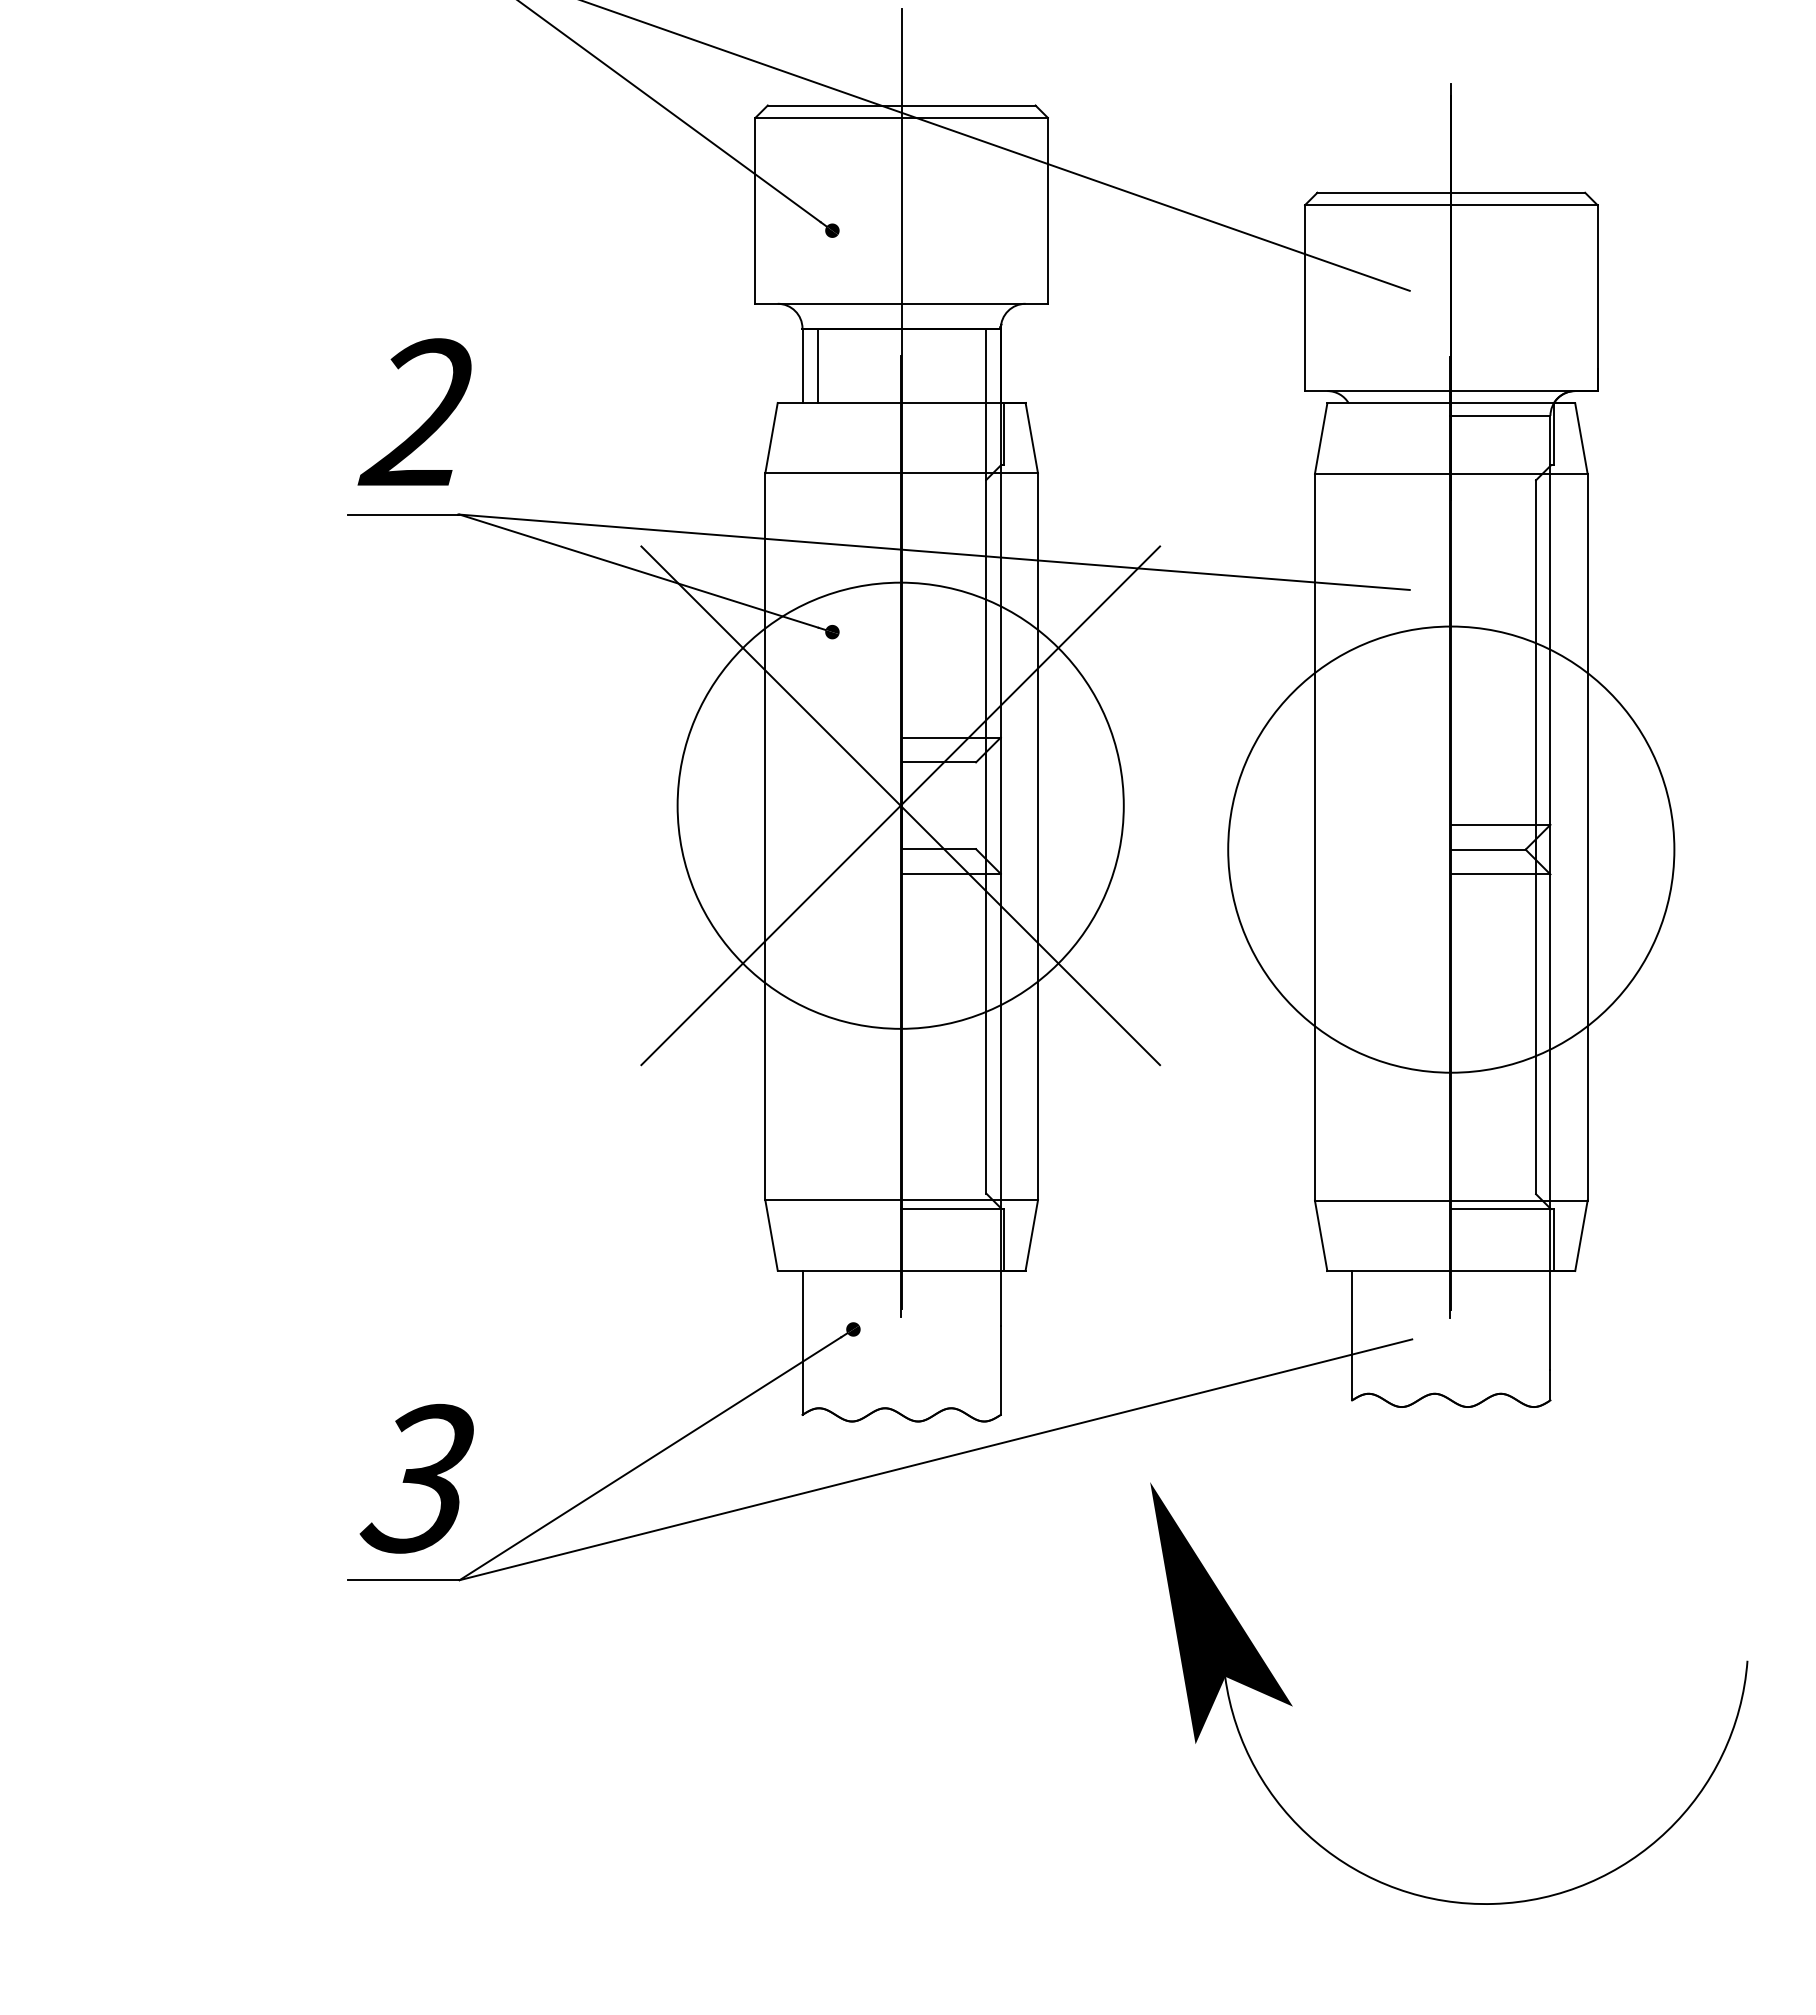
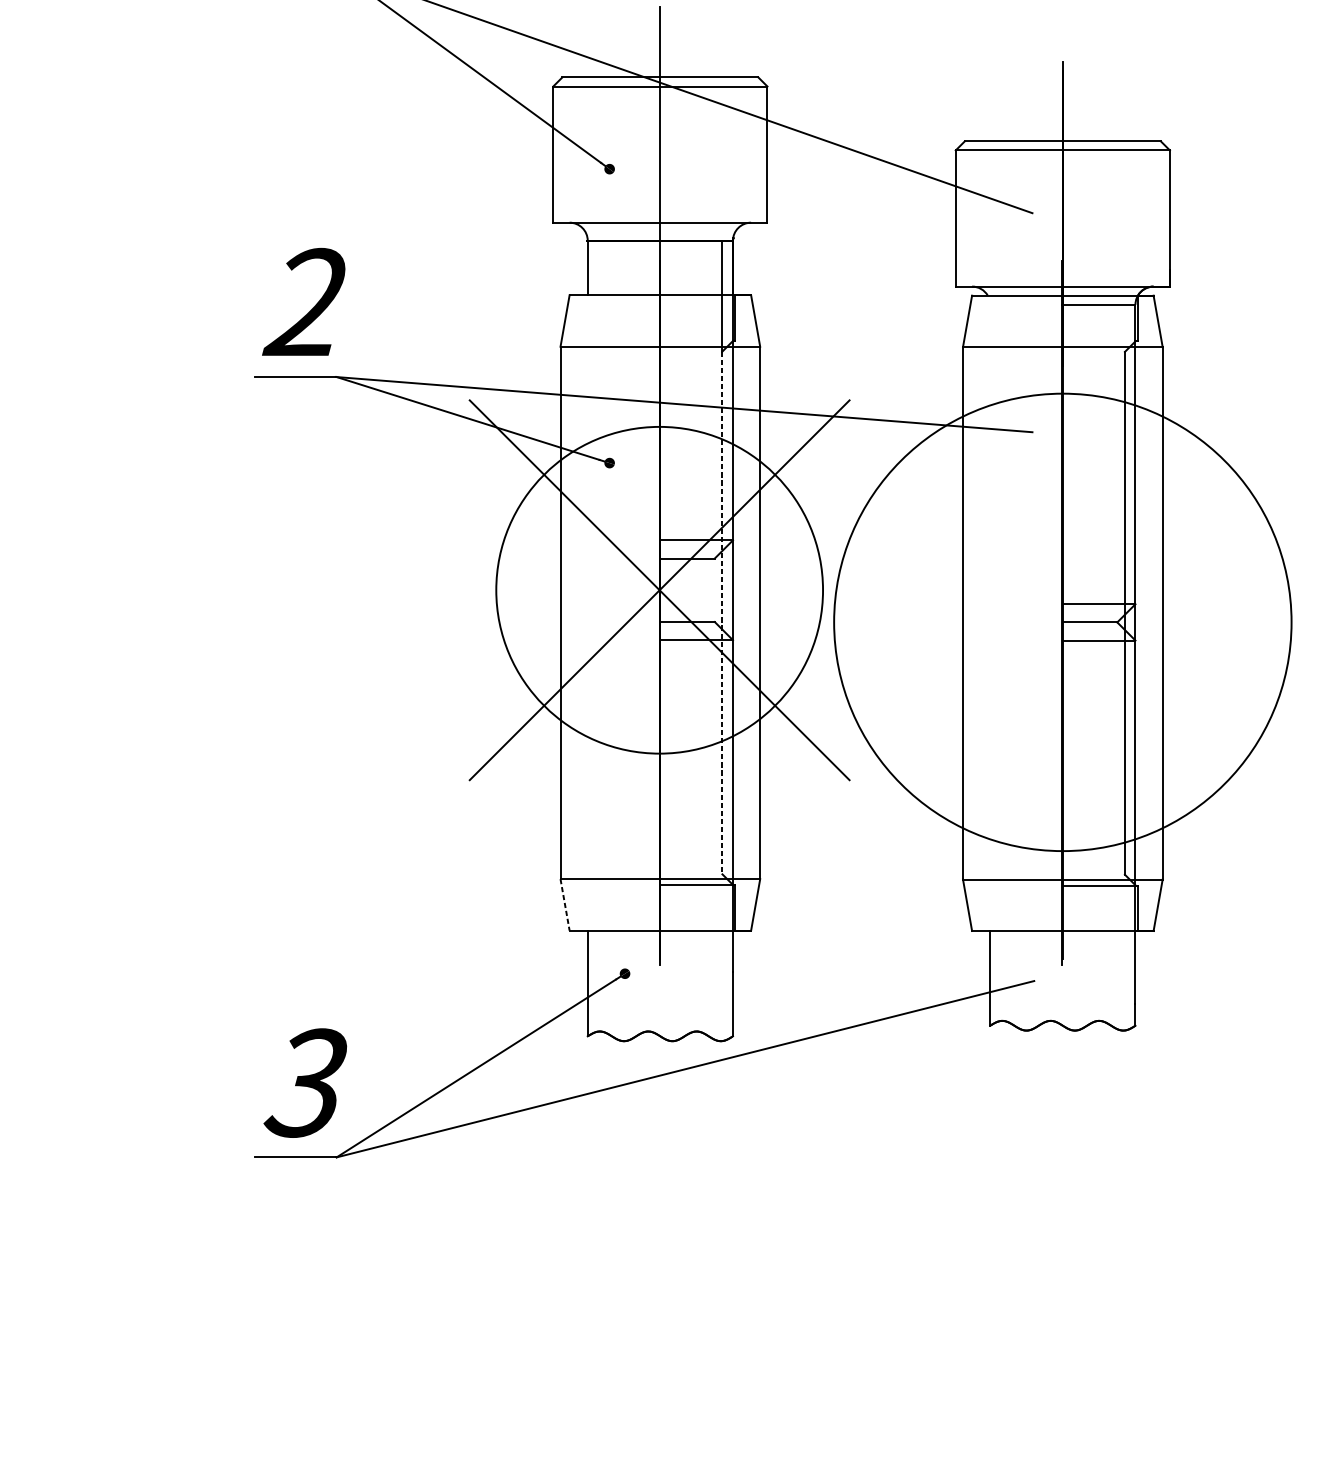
line: (818, 365) -> (599, 267), removed
line: (986, 836) -> (722, 612), solid -> dashed
circle: (1451, 849) -> (1063, 622), size x1.4
line: (771, 1235) -> (565, 904), solid -> dashed
part: (1292, 1705) -> (946, 1249), removed

